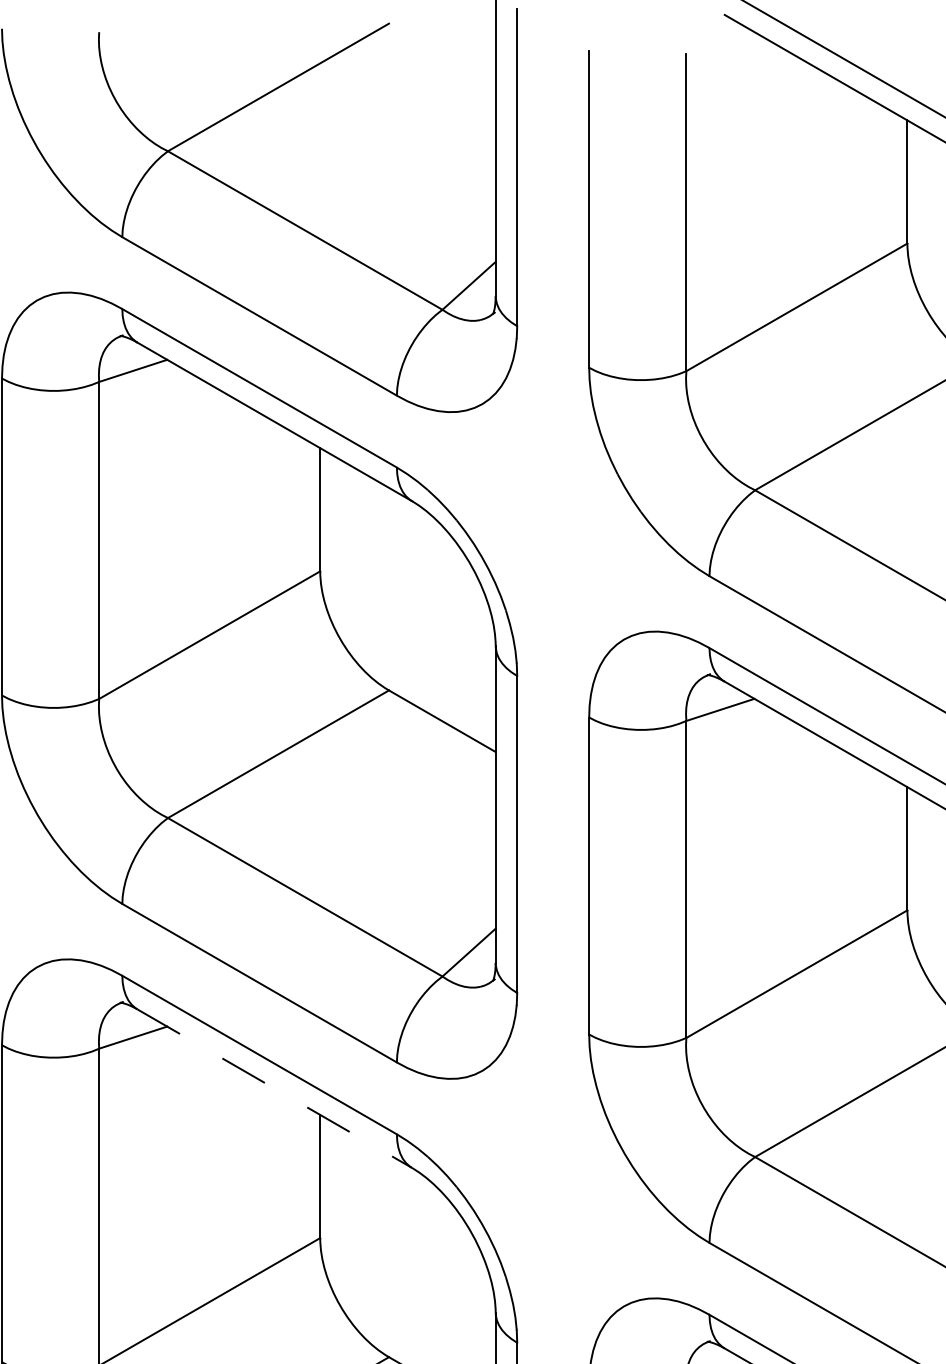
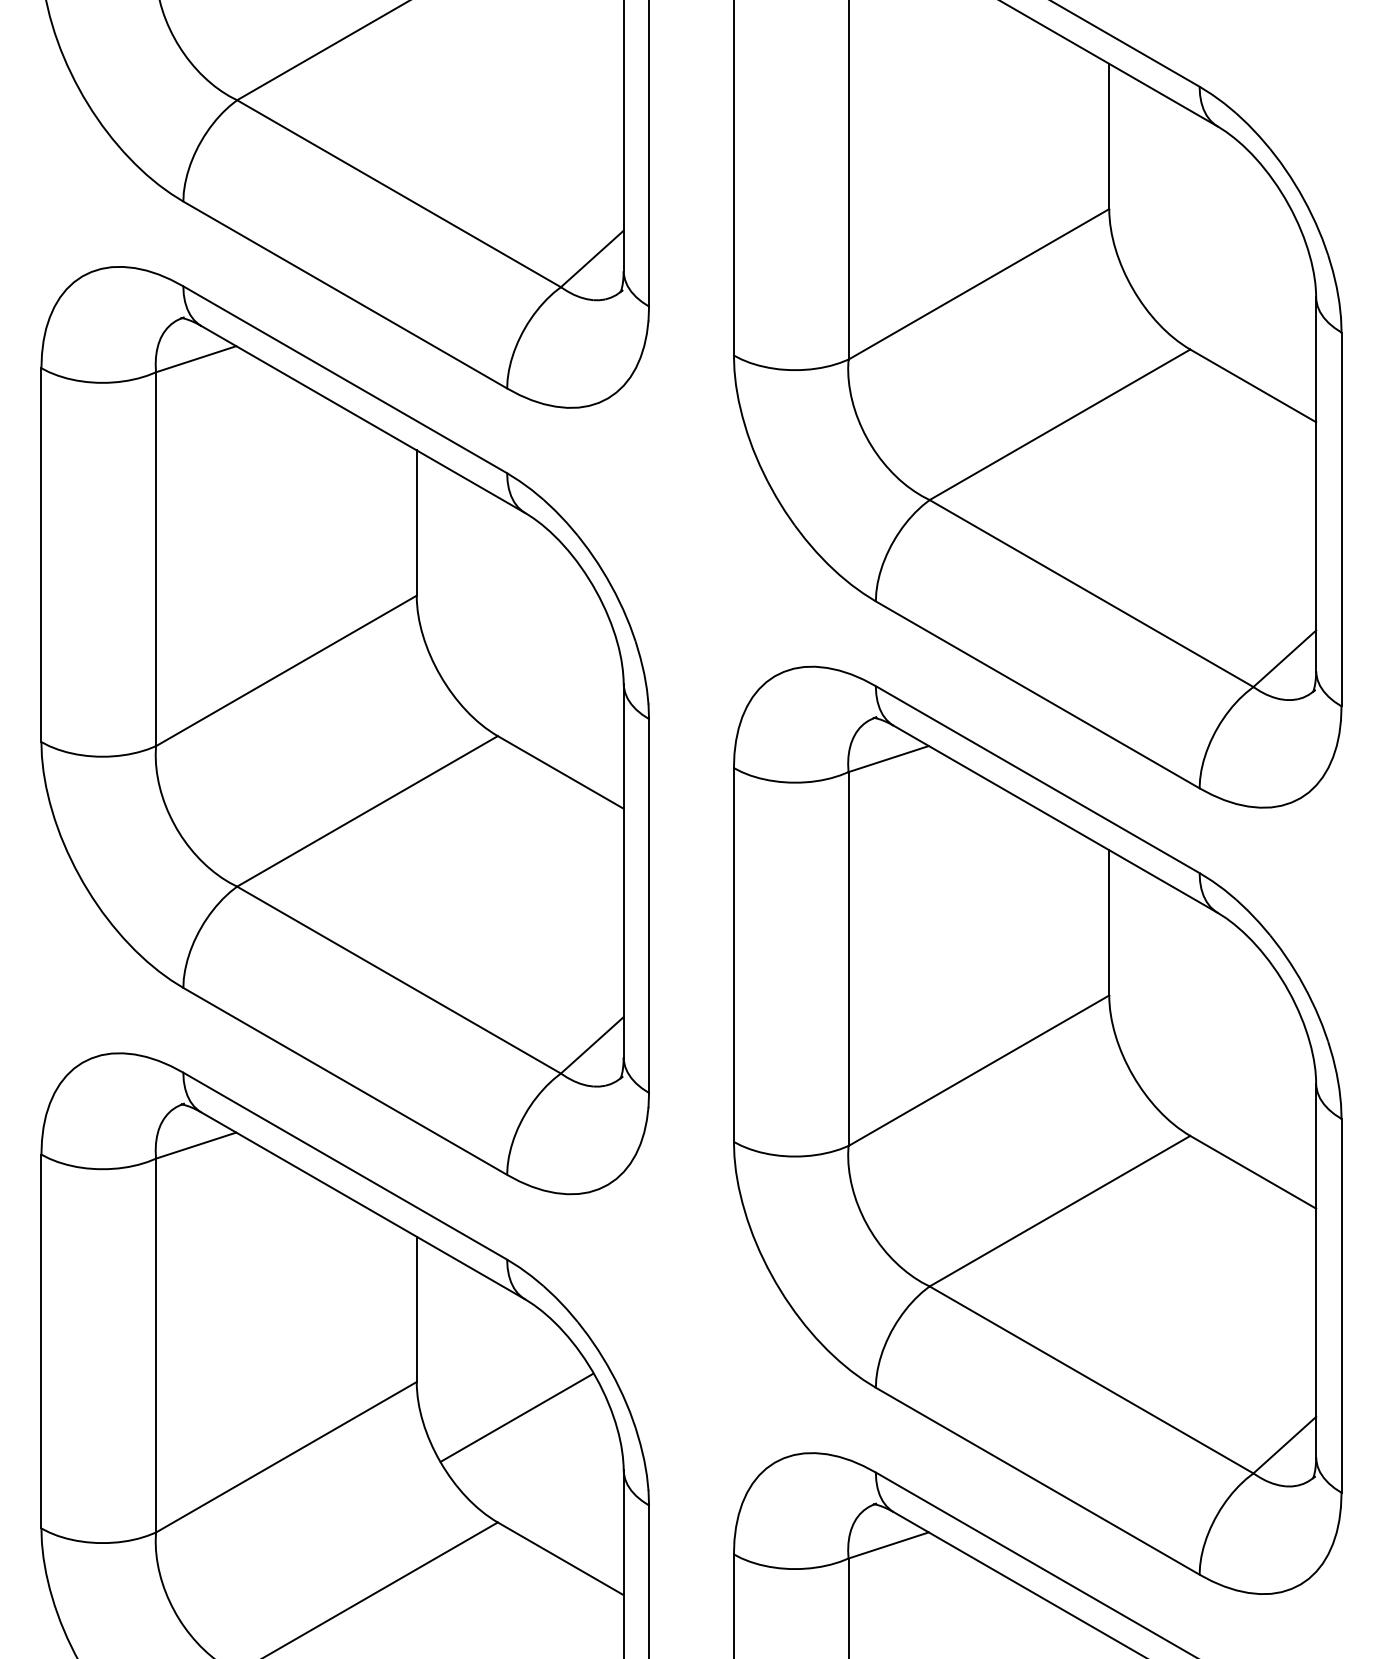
line: (275, 1088) -> (363, 1205), dashed -> solid
line: (404, 1268) -> (516, 1417), added

